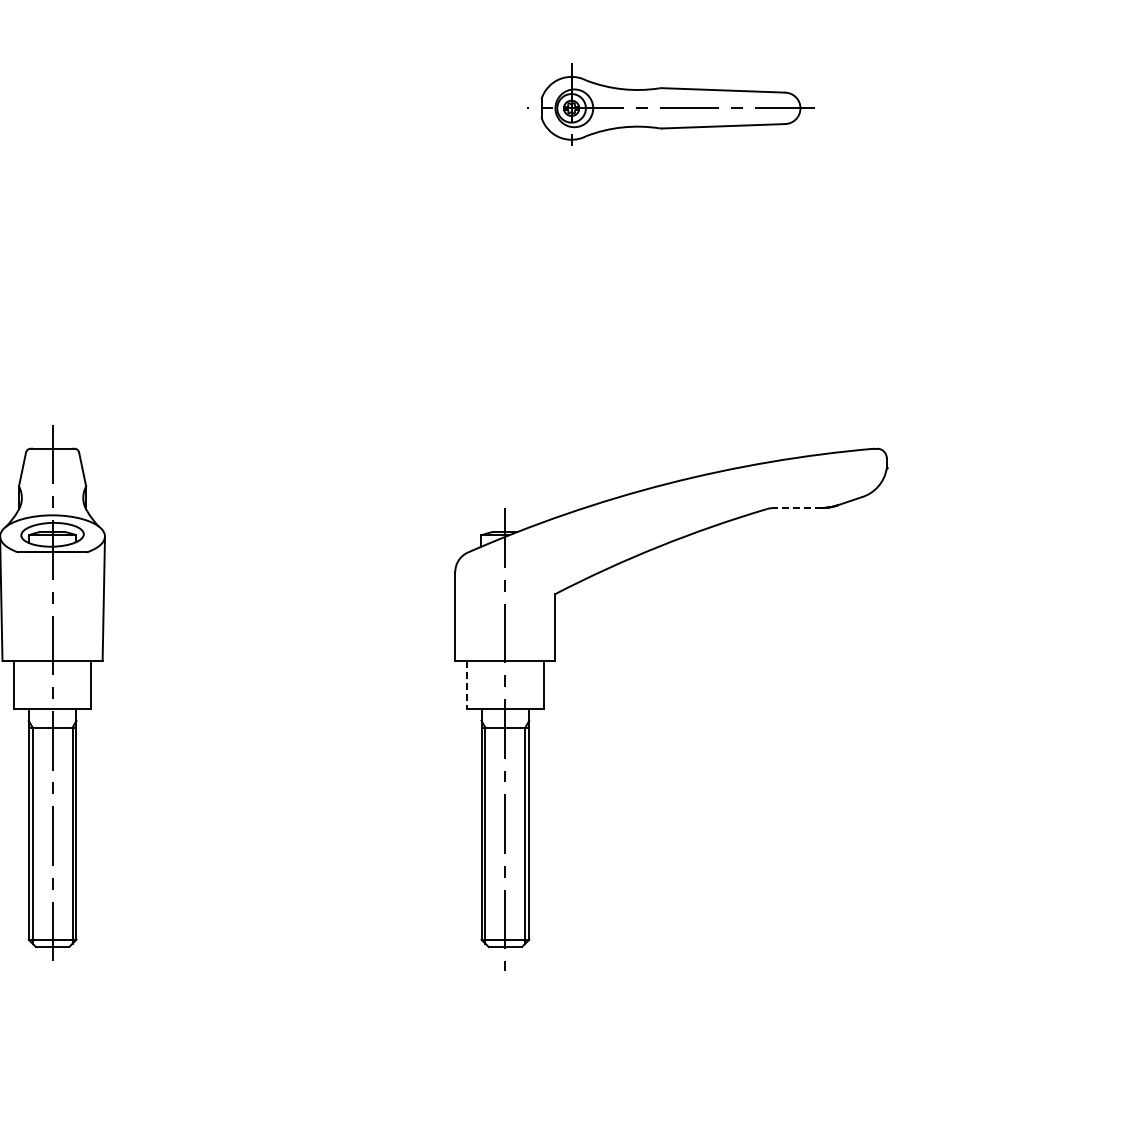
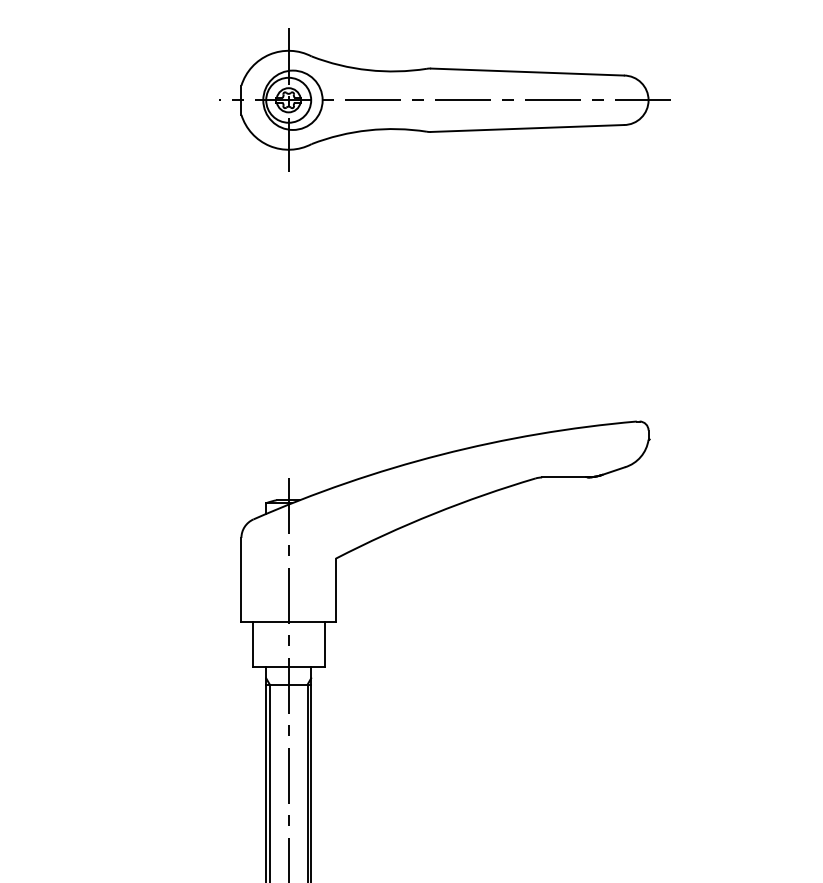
part: (670, 108) -> (444, 100), size x1.67
line: (797, 508) -> (564, 477), dashed -> solid
line: (467, 684) -> (252, 643), dashed -> solid

